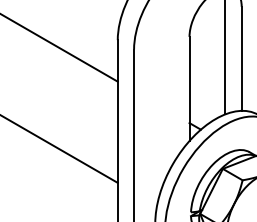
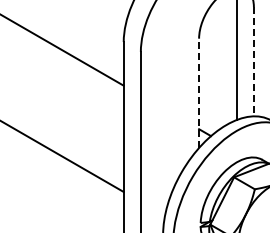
line: (241, 58) -> (253, 61), solid -> dashed
line: (189, 89) -> (199, 93), solid -> dashed

